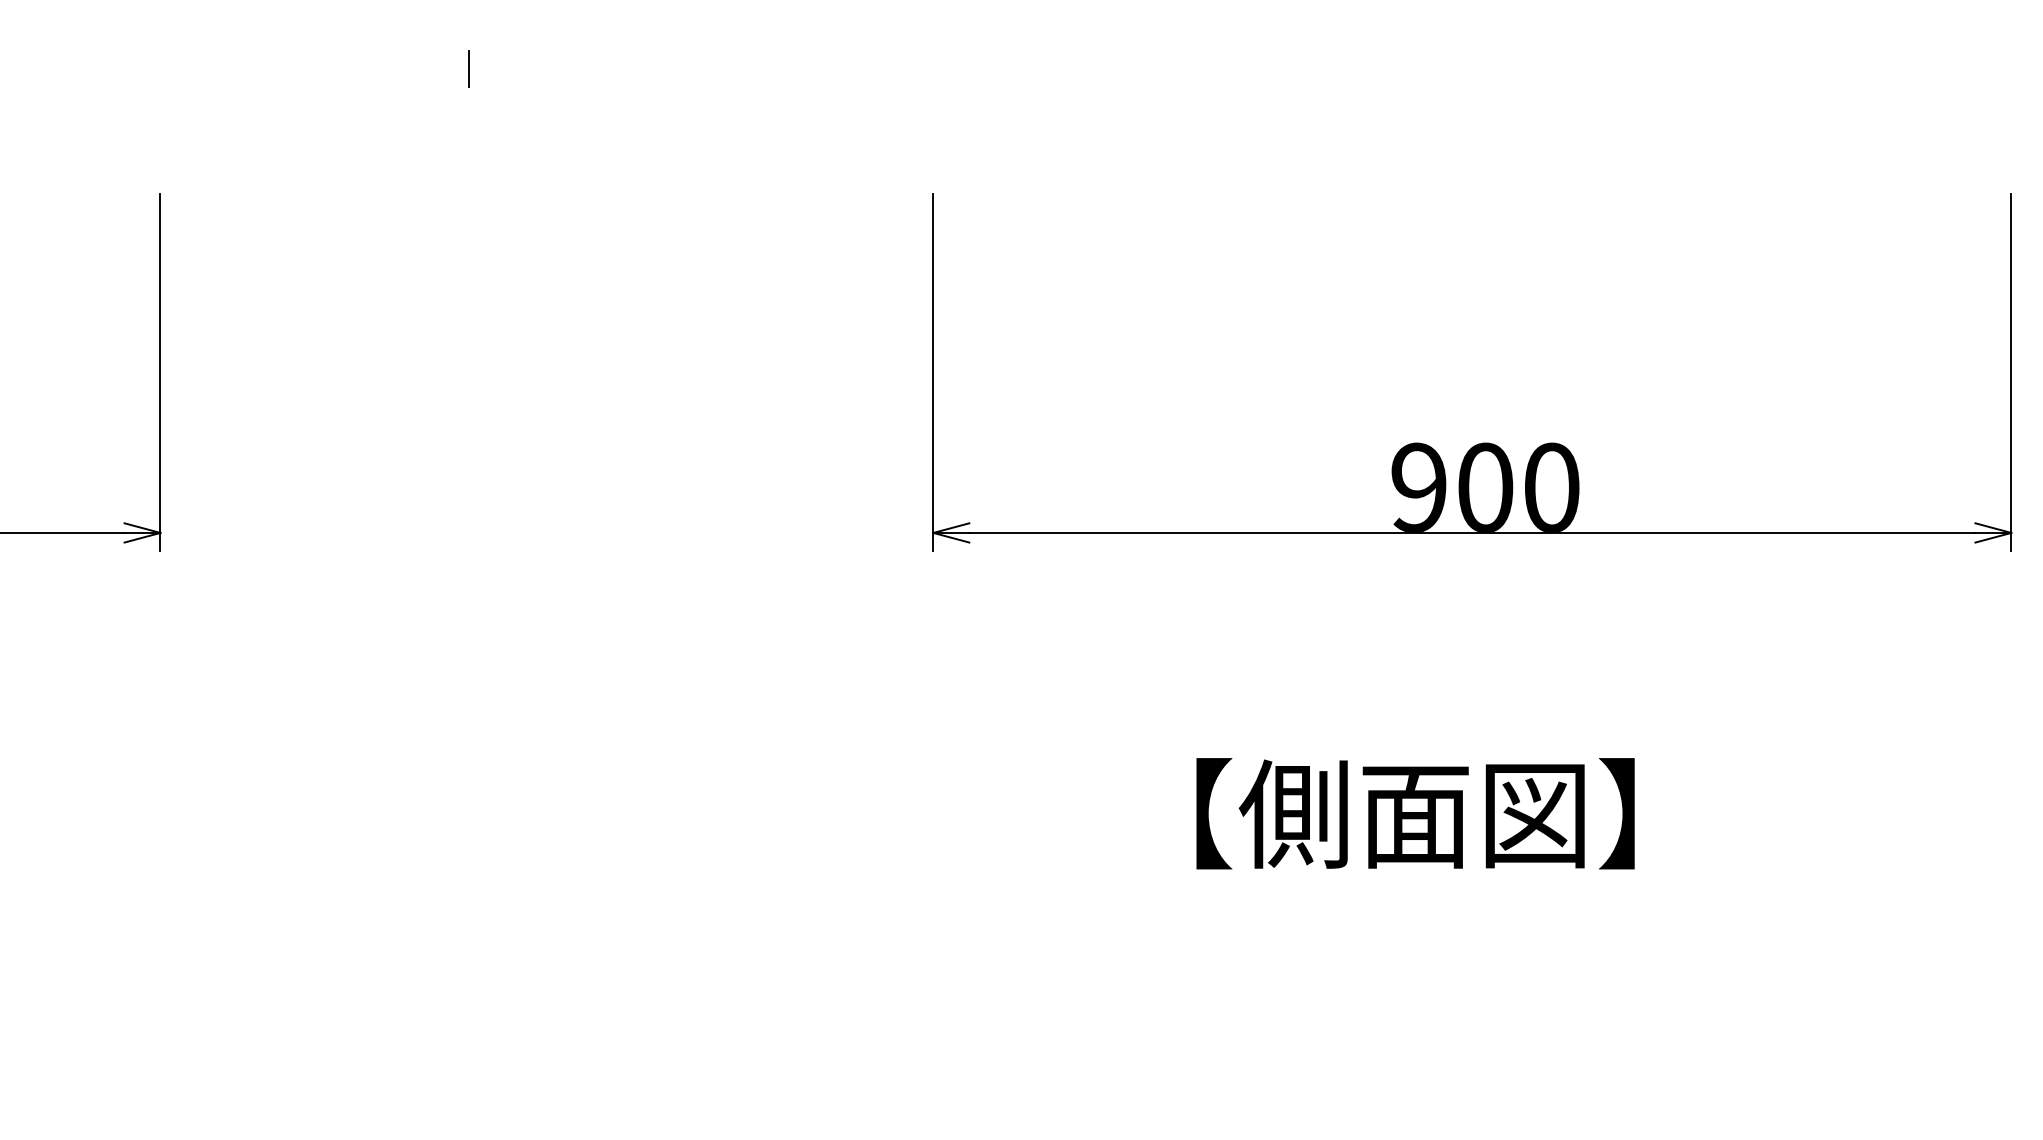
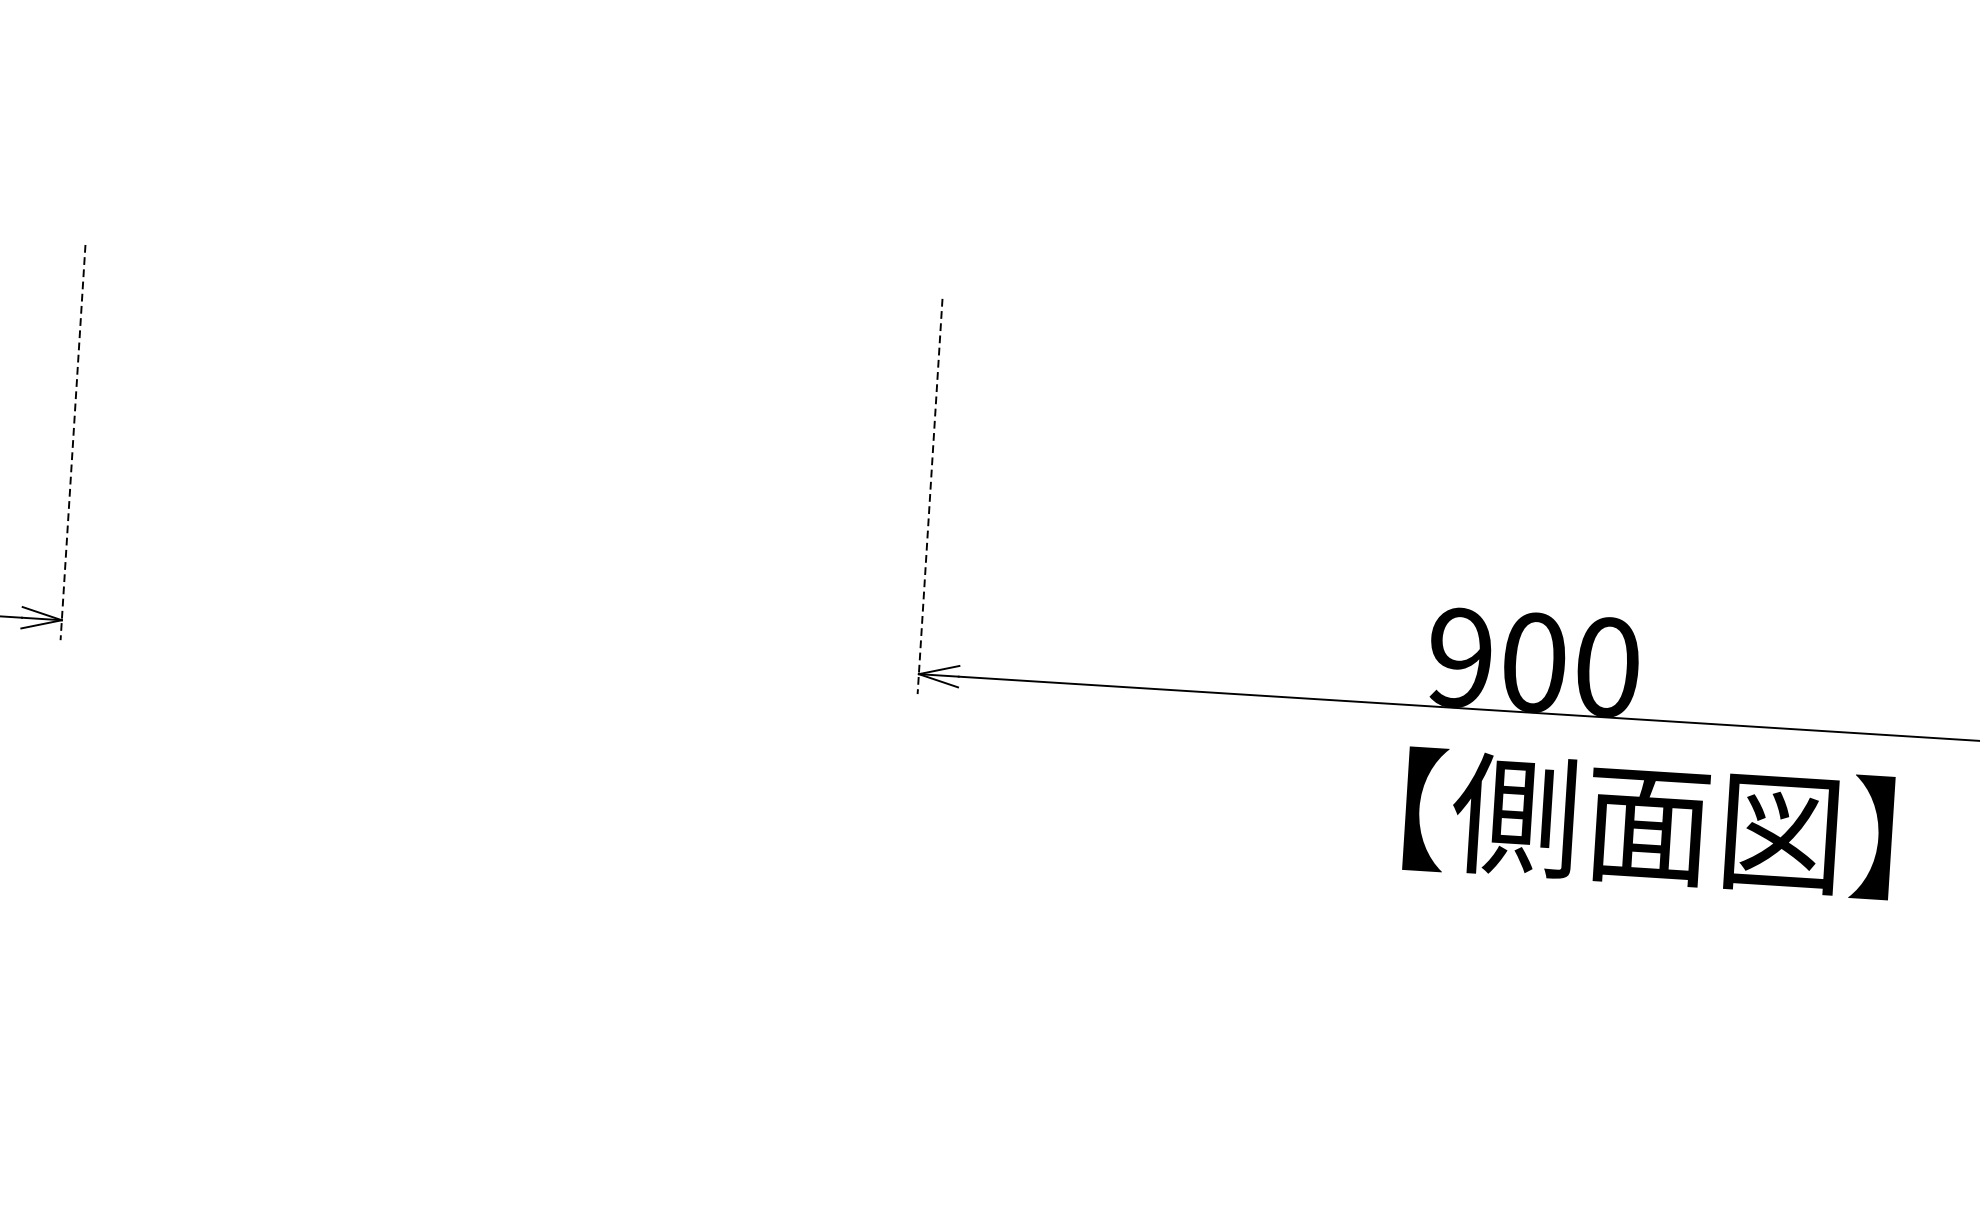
line: (468, 68) -> (435, 126), removed
line: (160, 373) -> (72, 443), solid -> dashed
line: (933, 373) -> (930, 497), solid -> dashed
text: (1415, 813) -> (1648, 823), moved

